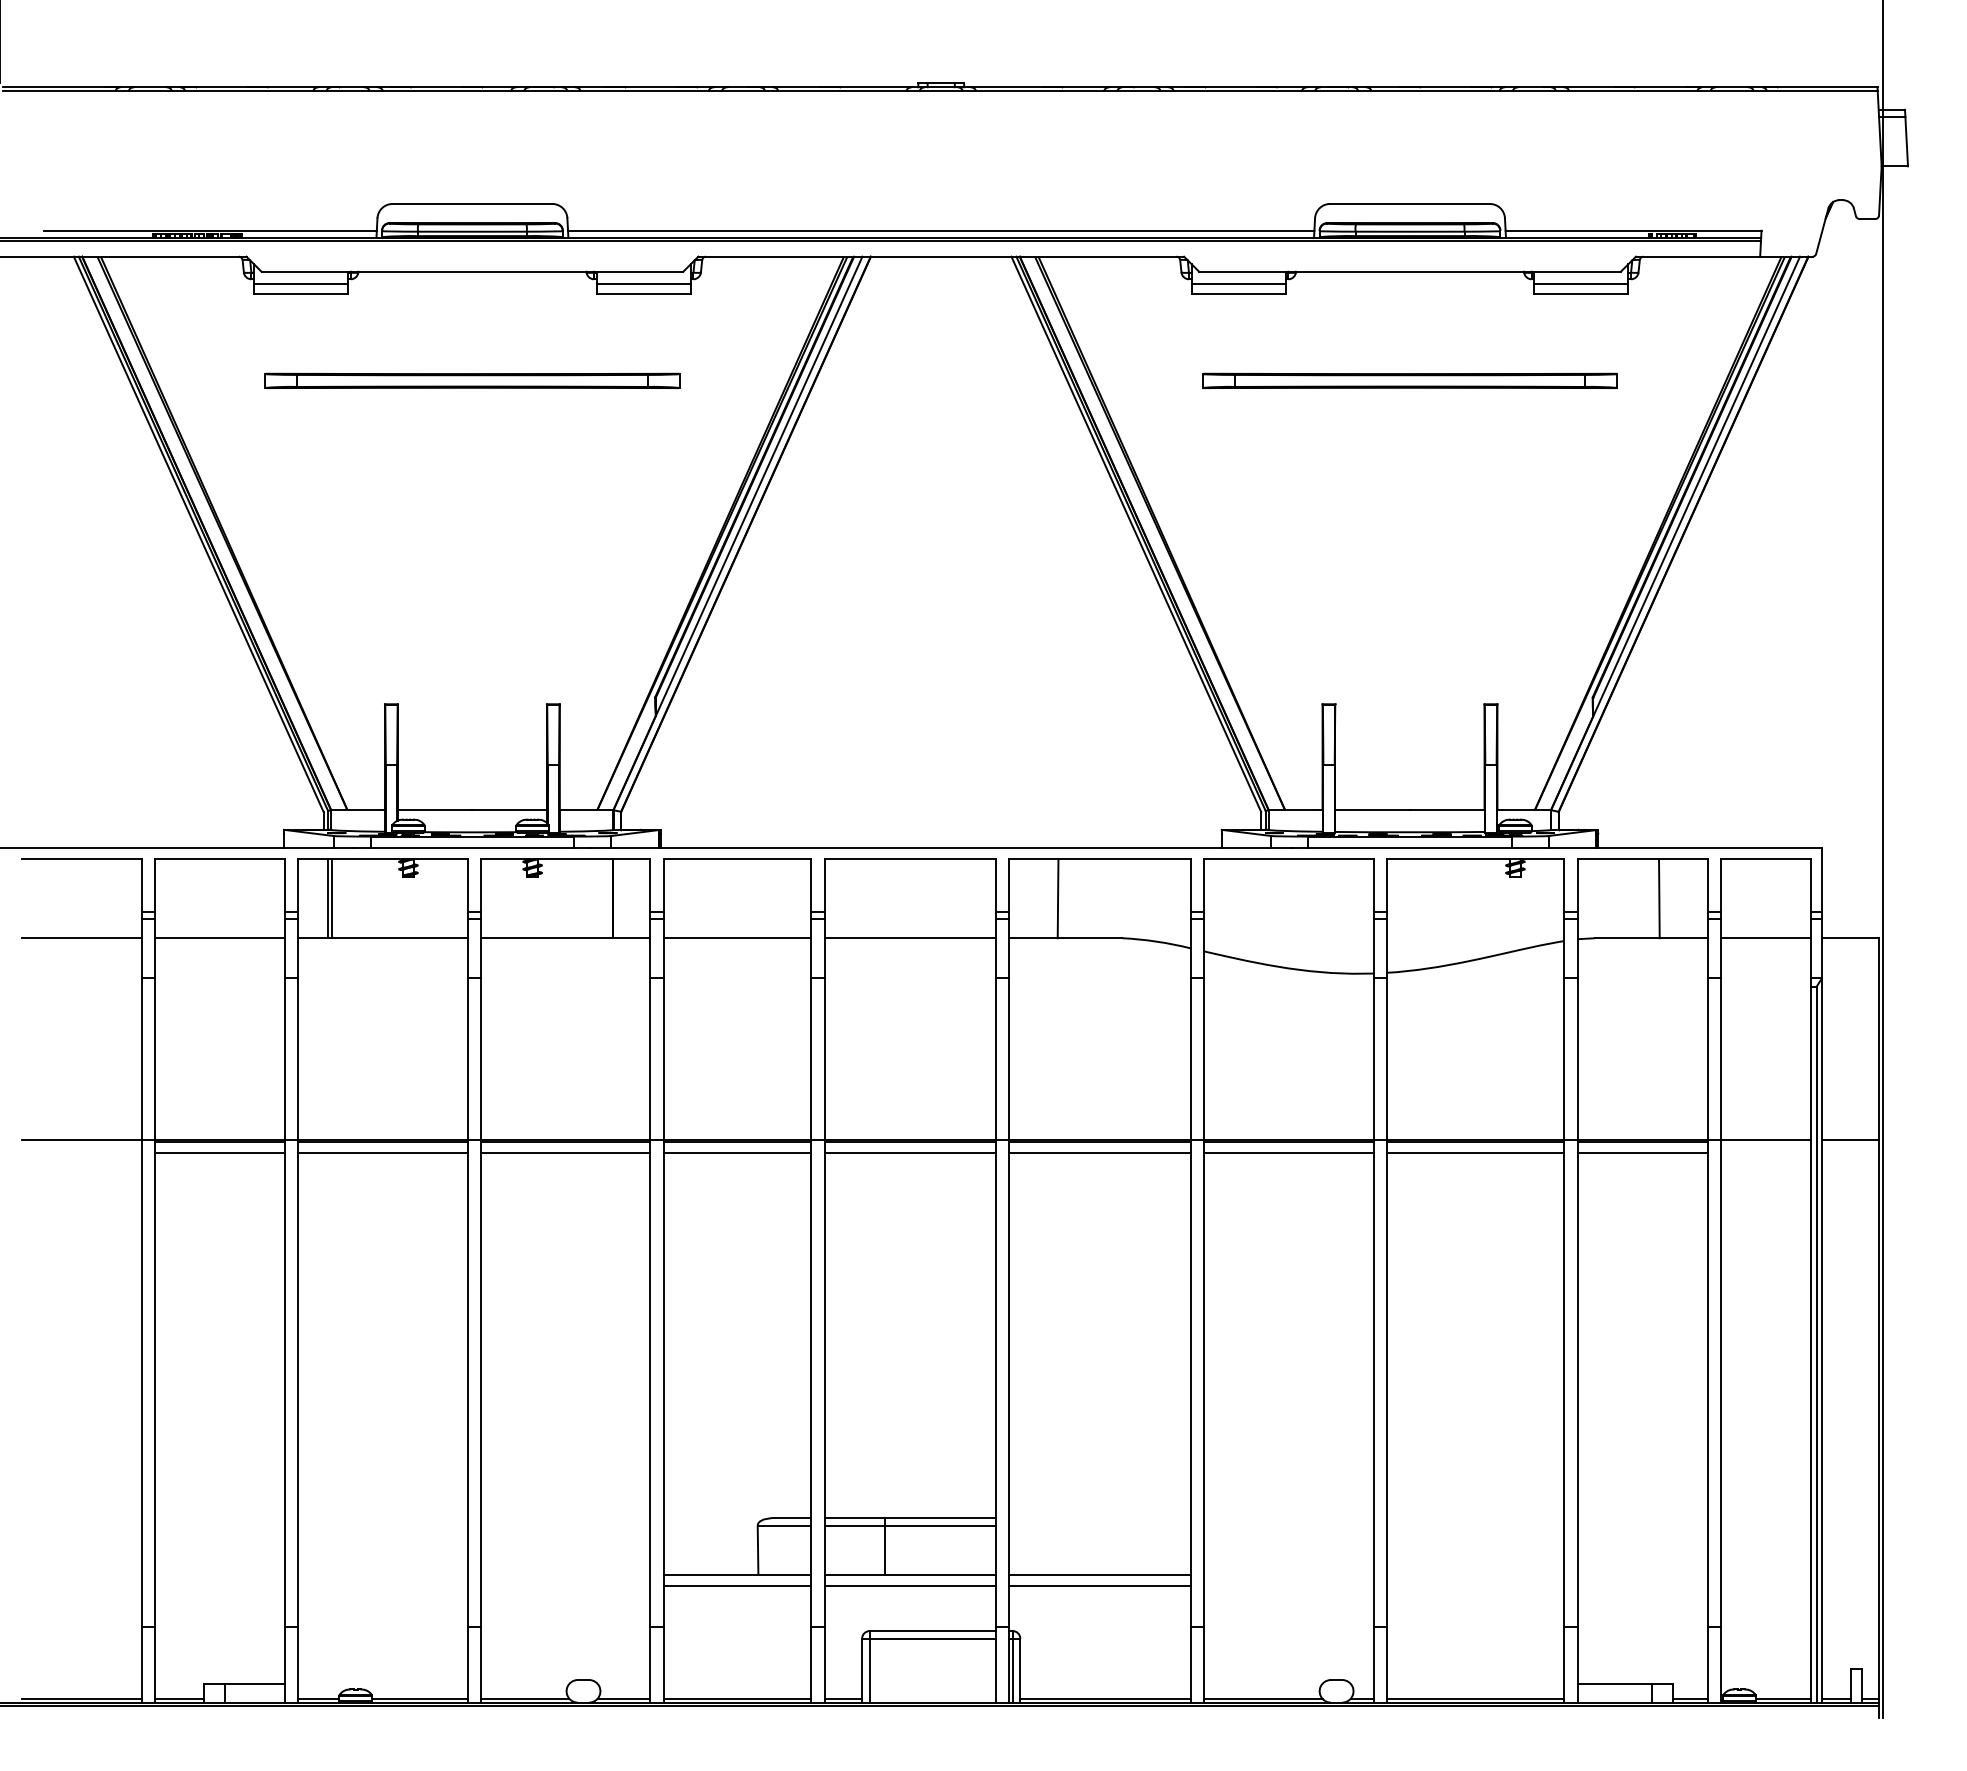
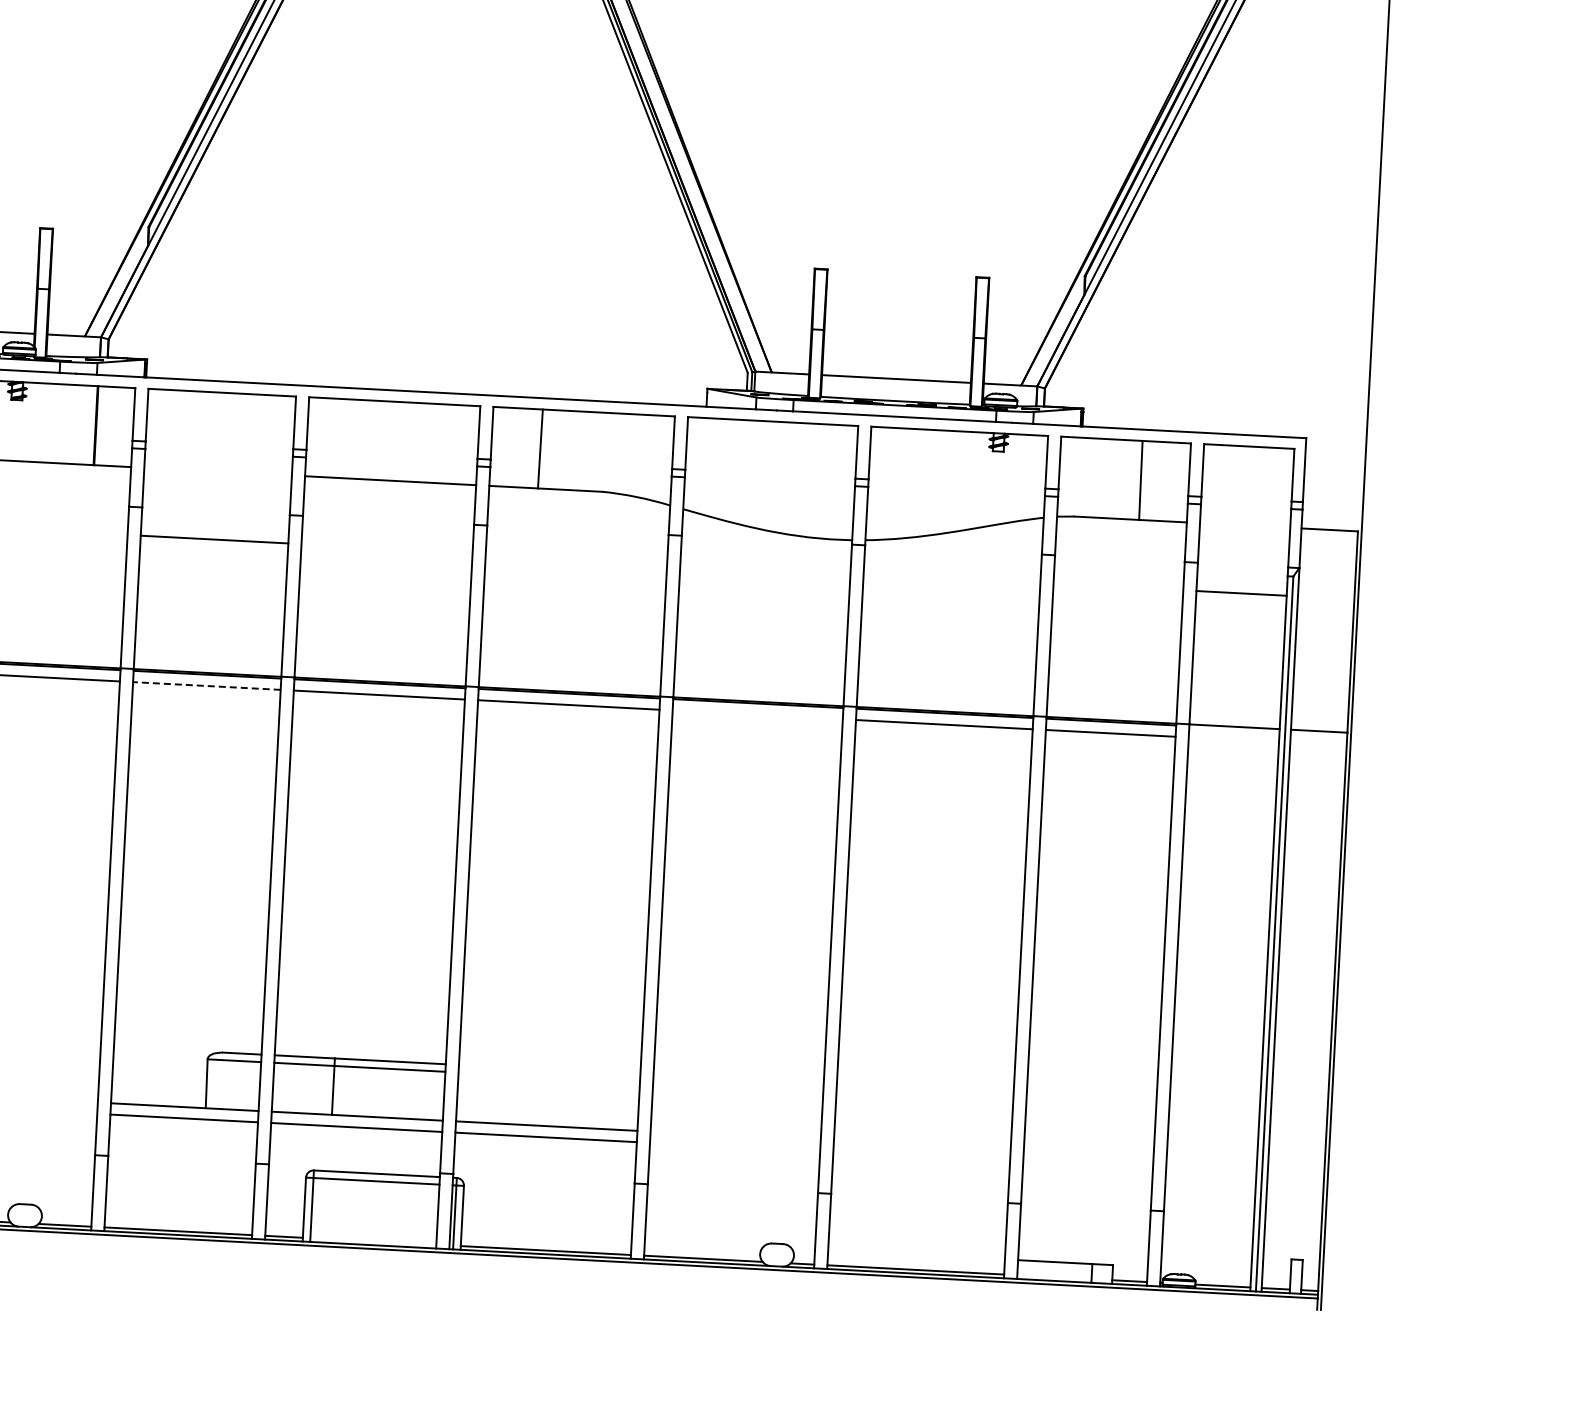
line: (737, 938) -> (214, 539), moved
line: (1765, 938) -> (1241, 593), moved
line: (737, 1152) -> (206, 685), solid -> dashed
line: (1288, 1152) -> (757, 714), removed

